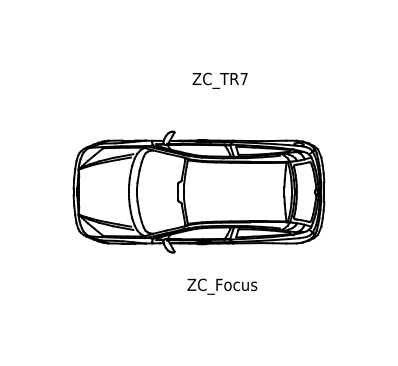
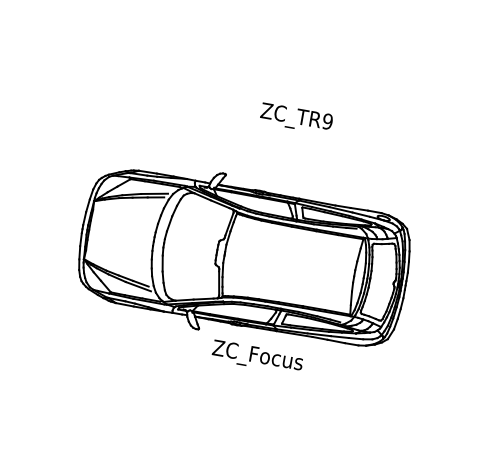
text: (243, 78) -> (326, 120), ZC_TR7 -> ZC_TR9
text: (222, 286) -> (257, 357), moved

